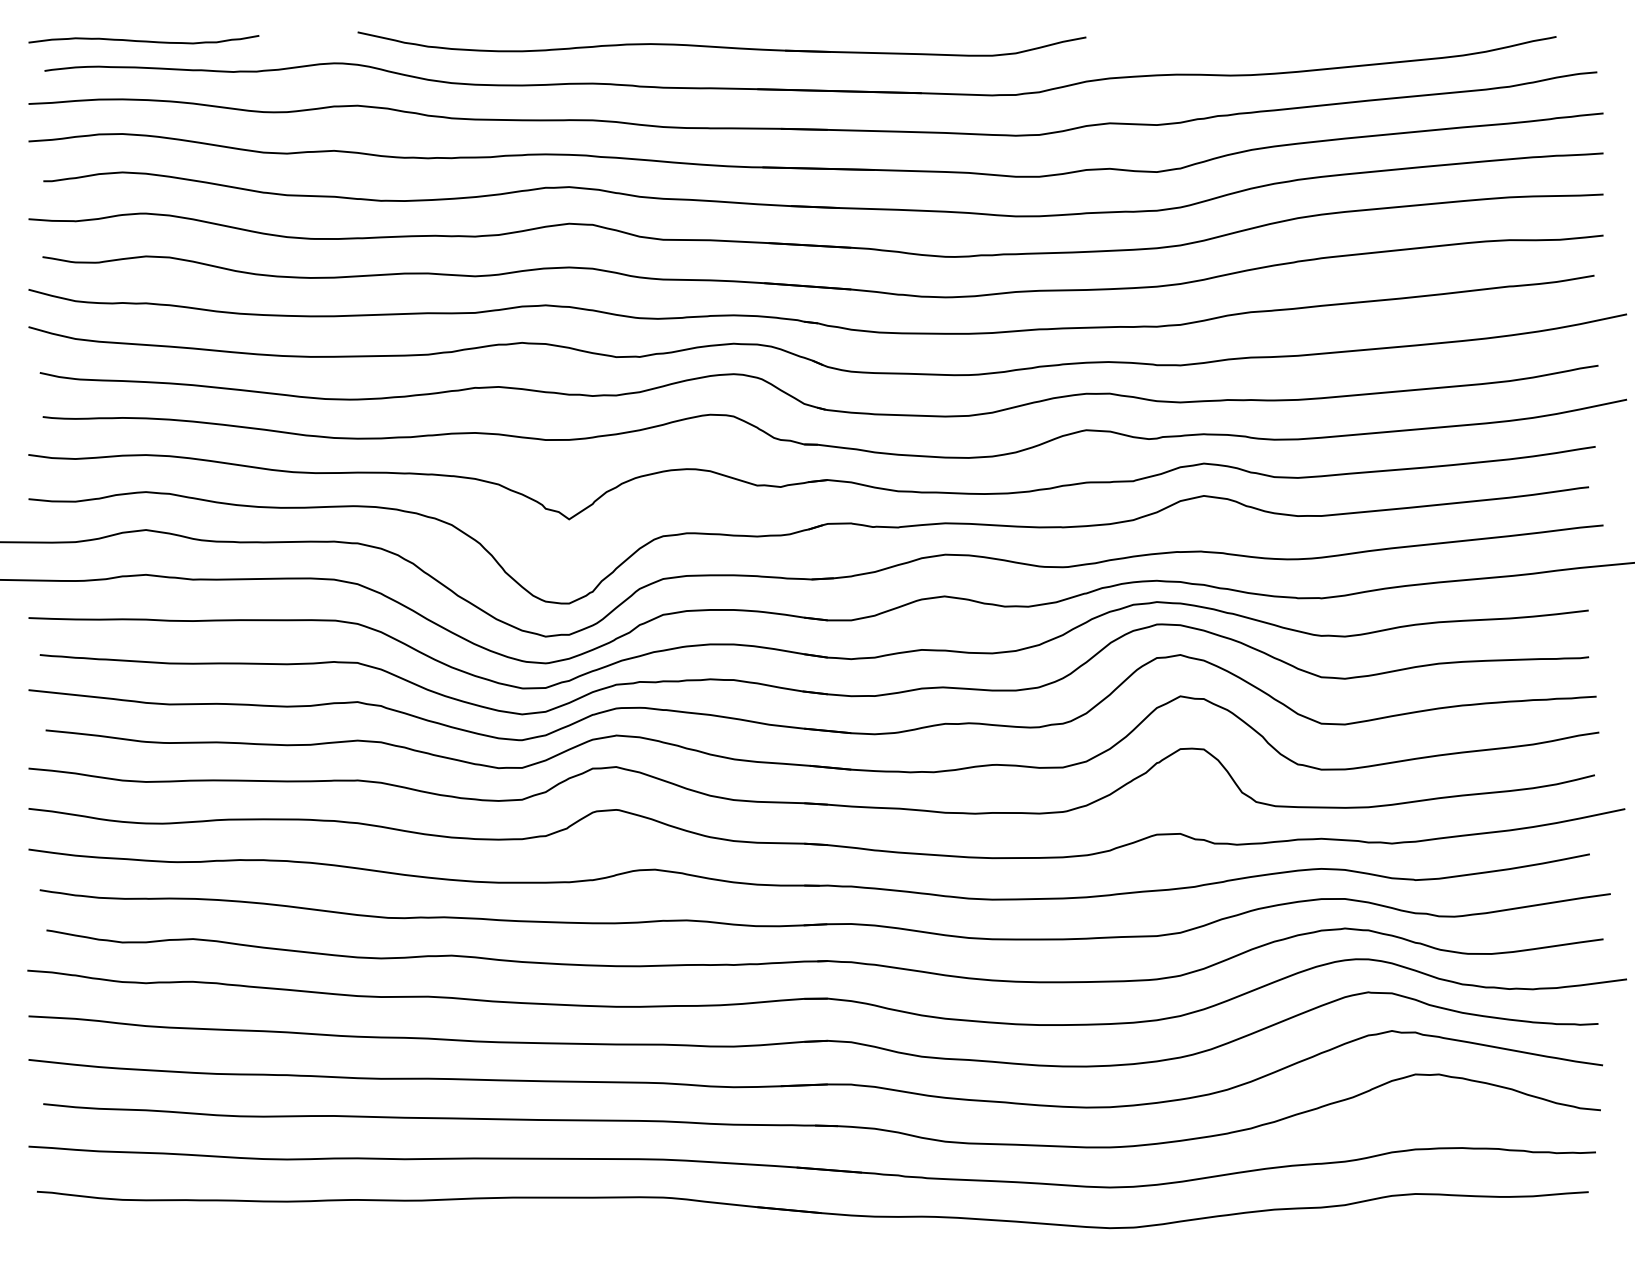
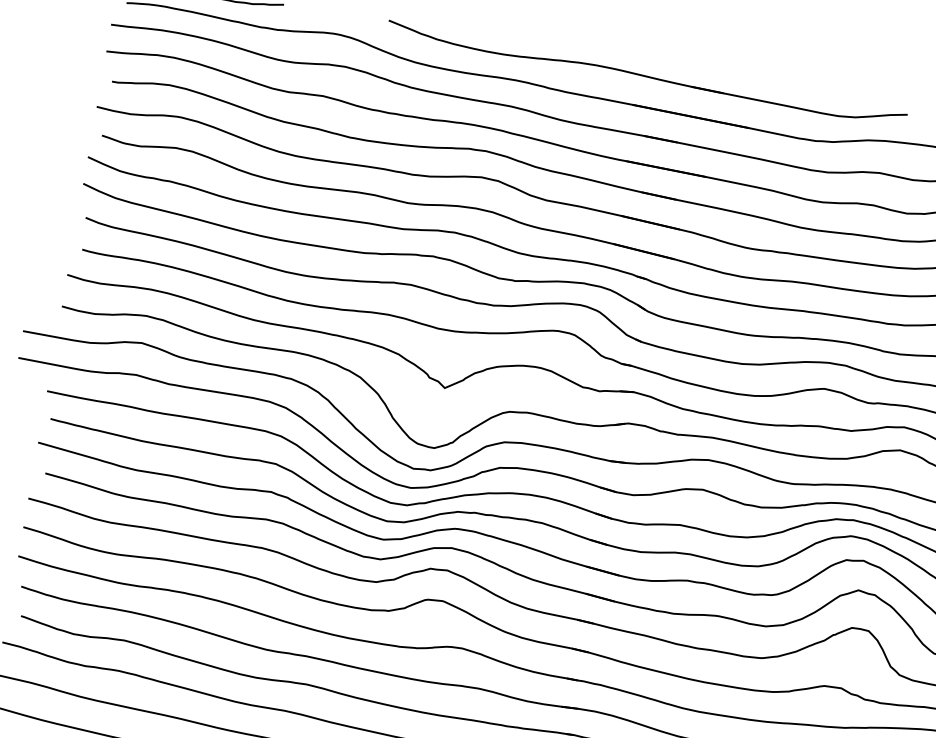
part: (721, 43) -> (646, 73), moved

